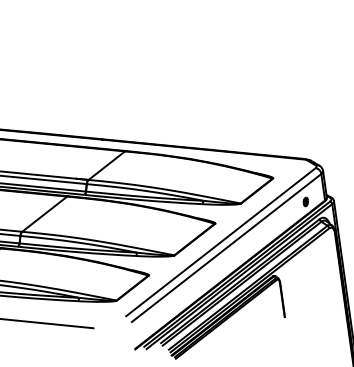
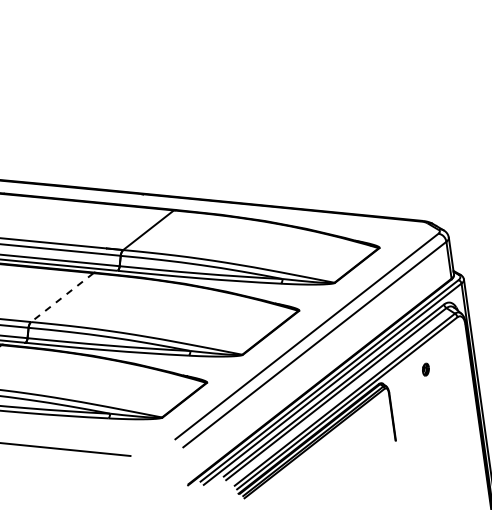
part: (305, 201) -> (425, 369), moved
line: (44, 214) -> (62, 297), solid -> dashed

